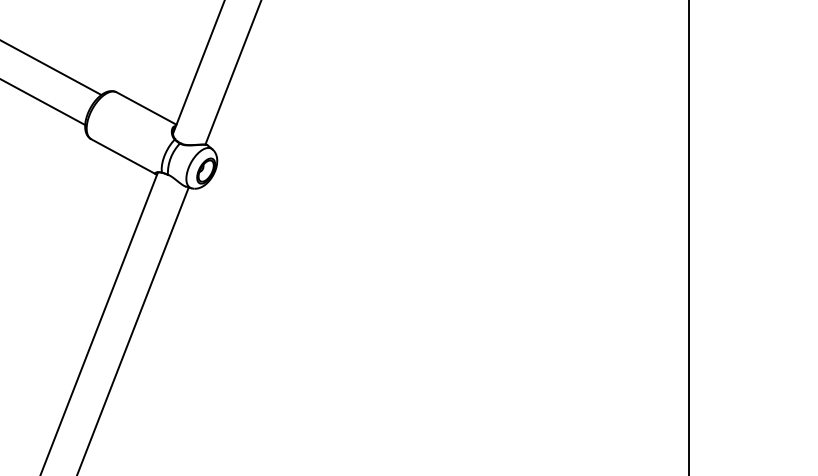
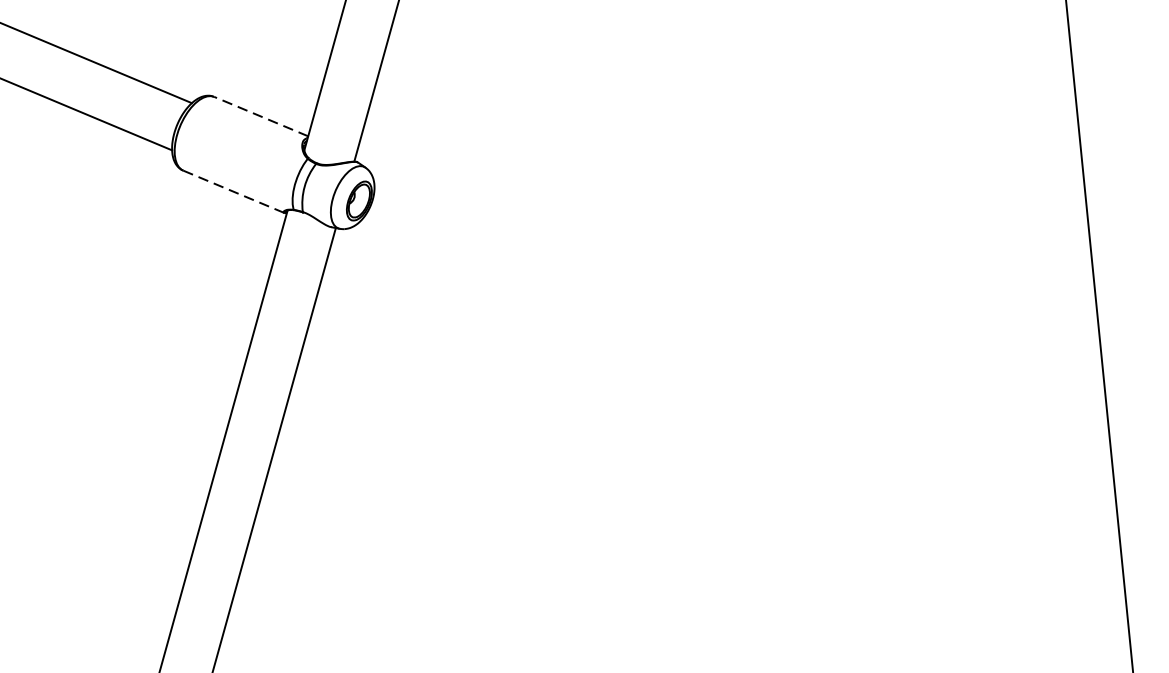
line: (146, 108) -> (261, 116), solid -> dashed
line: (123, 156) -> (233, 191), solid -> dashed

